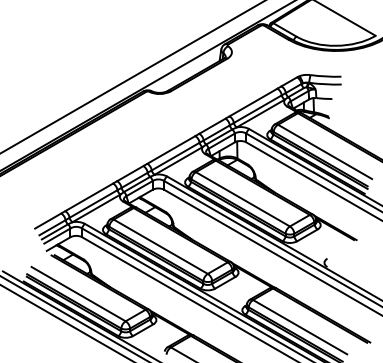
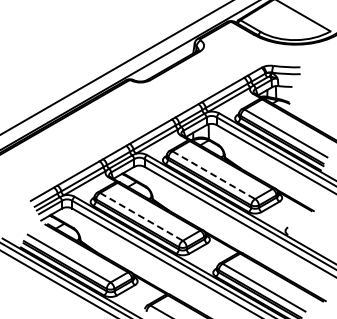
line: (242, 199) -> (213, 175), solid -> dashed
line: (160, 246) -> (141, 216), solid -> dashed

